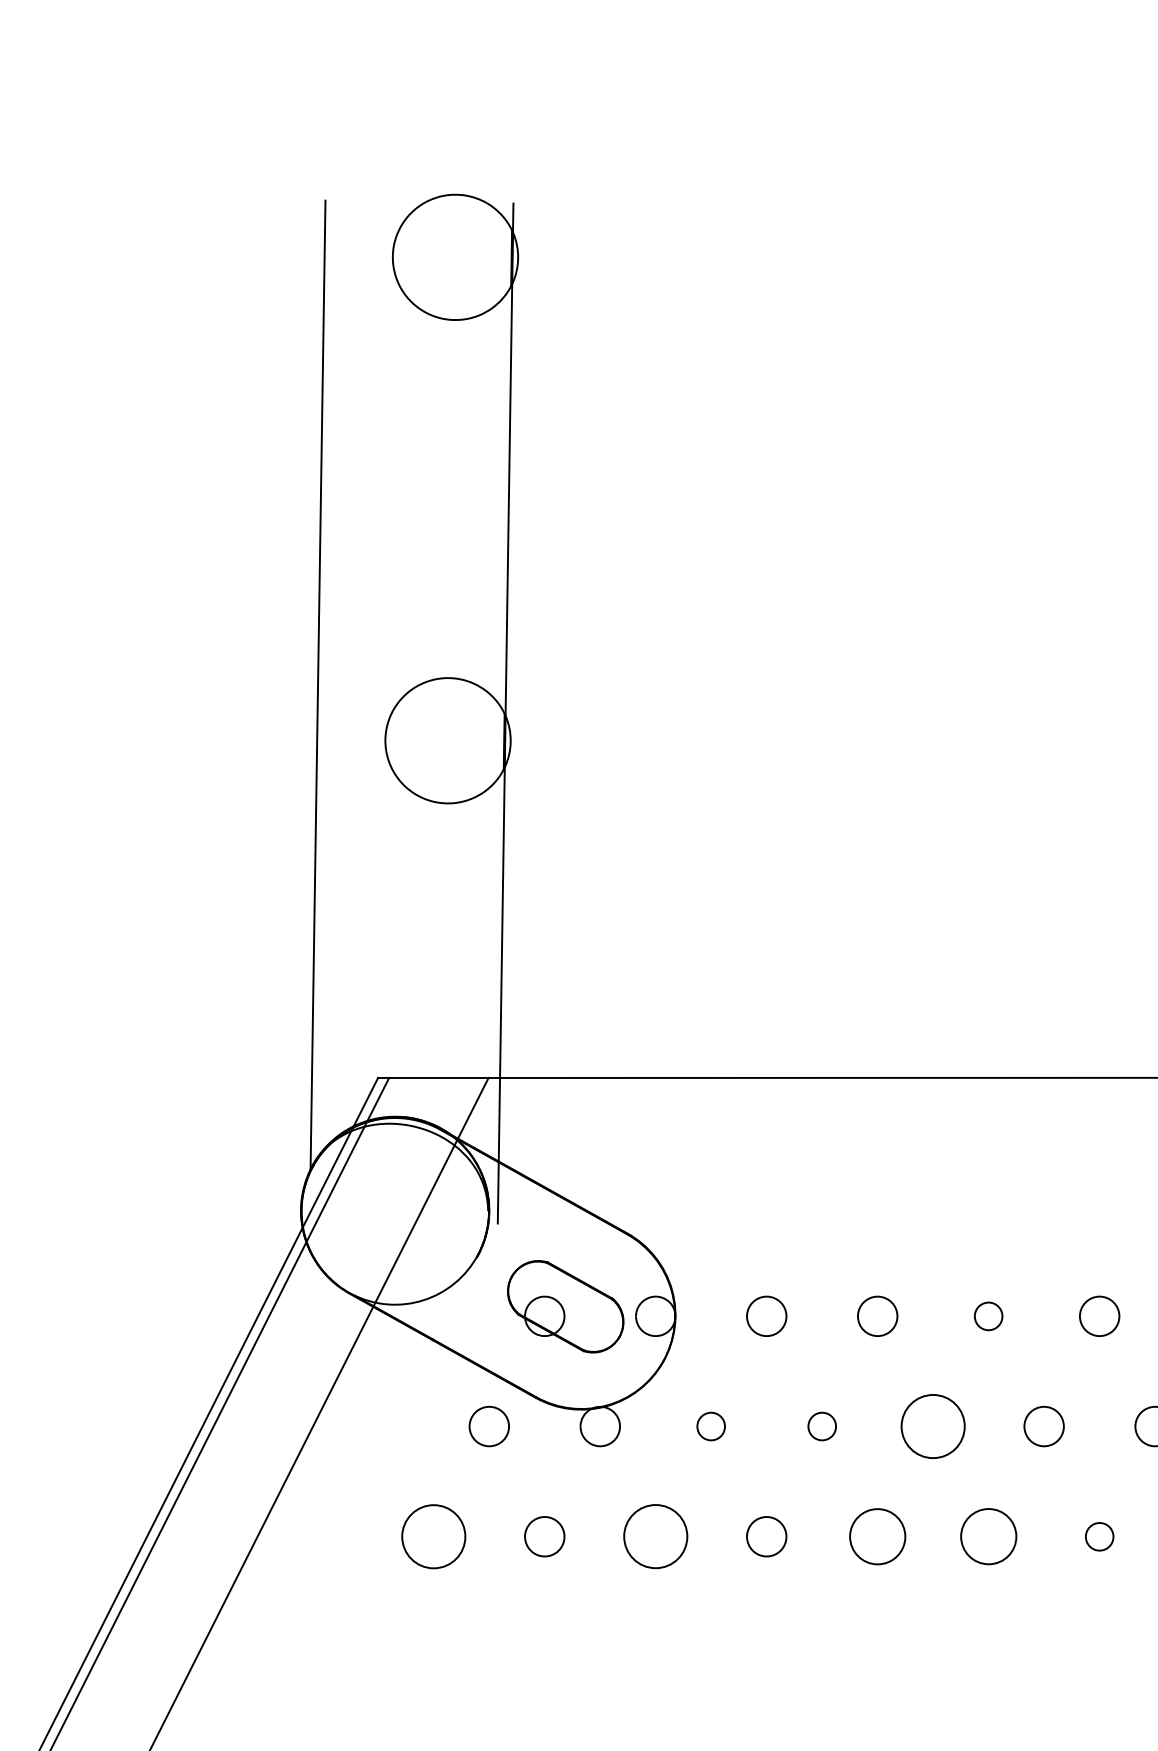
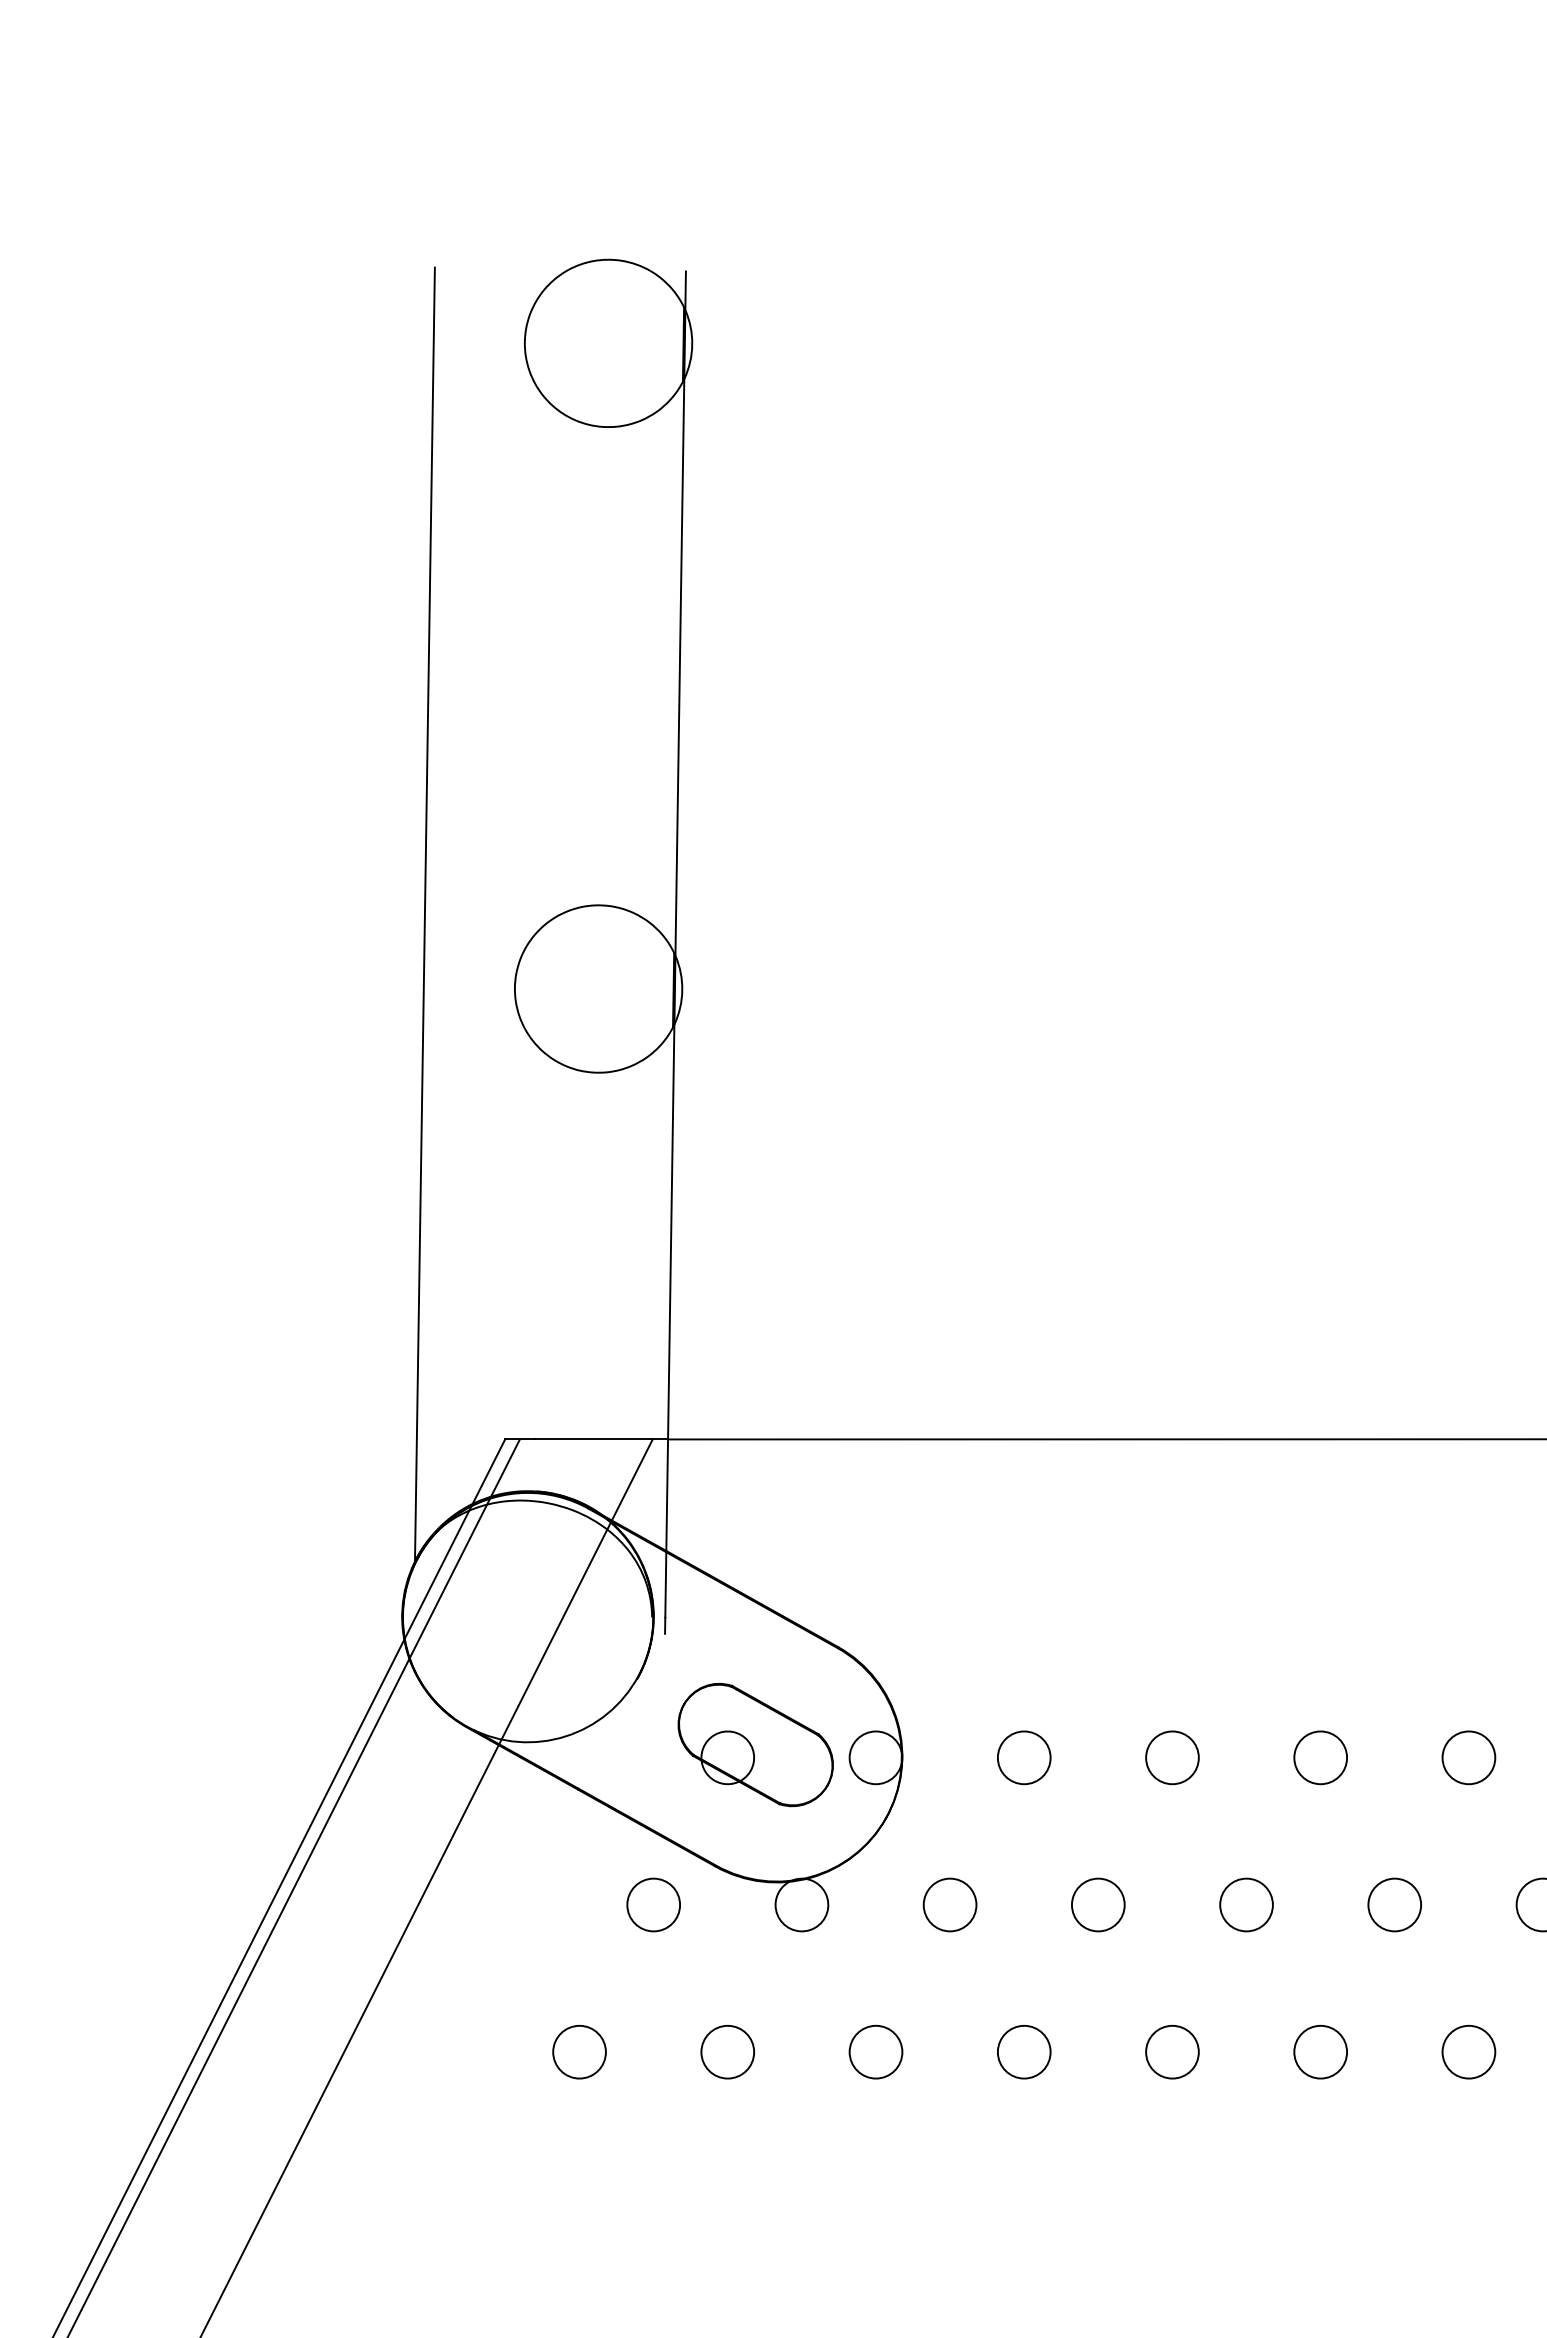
circle: (988, 1316) -> (1320, 1757), size x1.43
circle: (710, 1426) -> (949, 1904), size x1.43
circle: (822, 1426) -> (1098, 1904), size x1.43
circle: (933, 1426) -> (1246, 1904), size x0.62
circle: (433, 1536) -> (579, 2051), size x0.62
circle: (655, 1536) -> (875, 2052), size x0.62
circle: (877, 1536) -> (1172, 2051), size x0.71
circle: (988, 1536) -> (1320, 2052), size x0.71
circle: (1099, 1536) -> (1468, 2052), size x1.43

